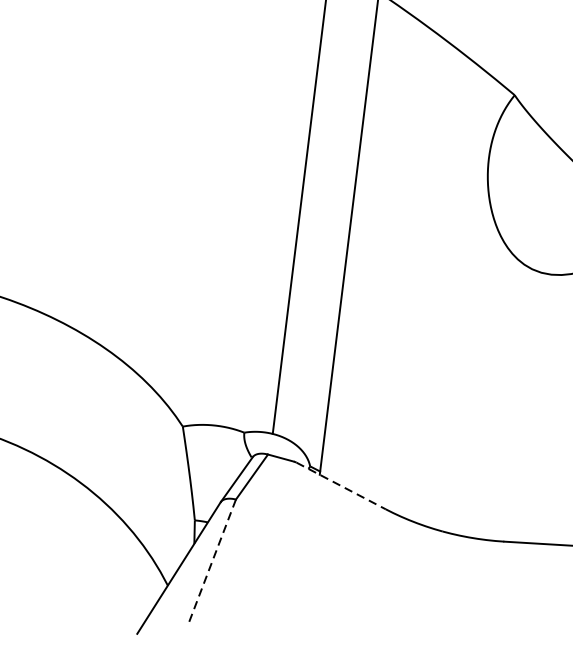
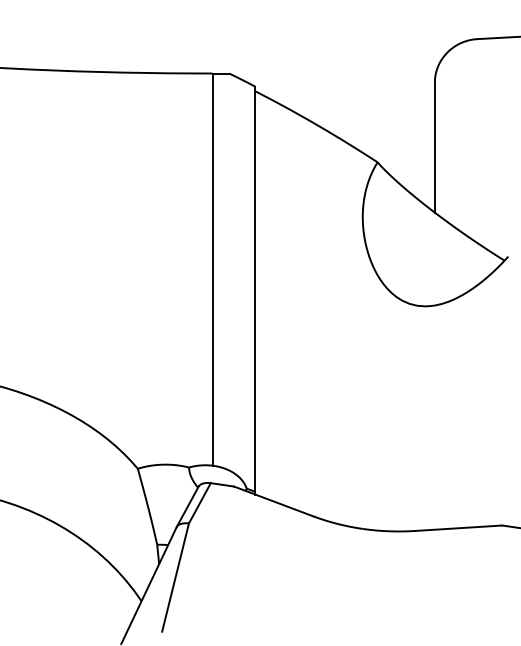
line: (341, 485) -> (274, 501), dashed -> solid
line: (211, 562) -> (175, 577), dashed -> solid

